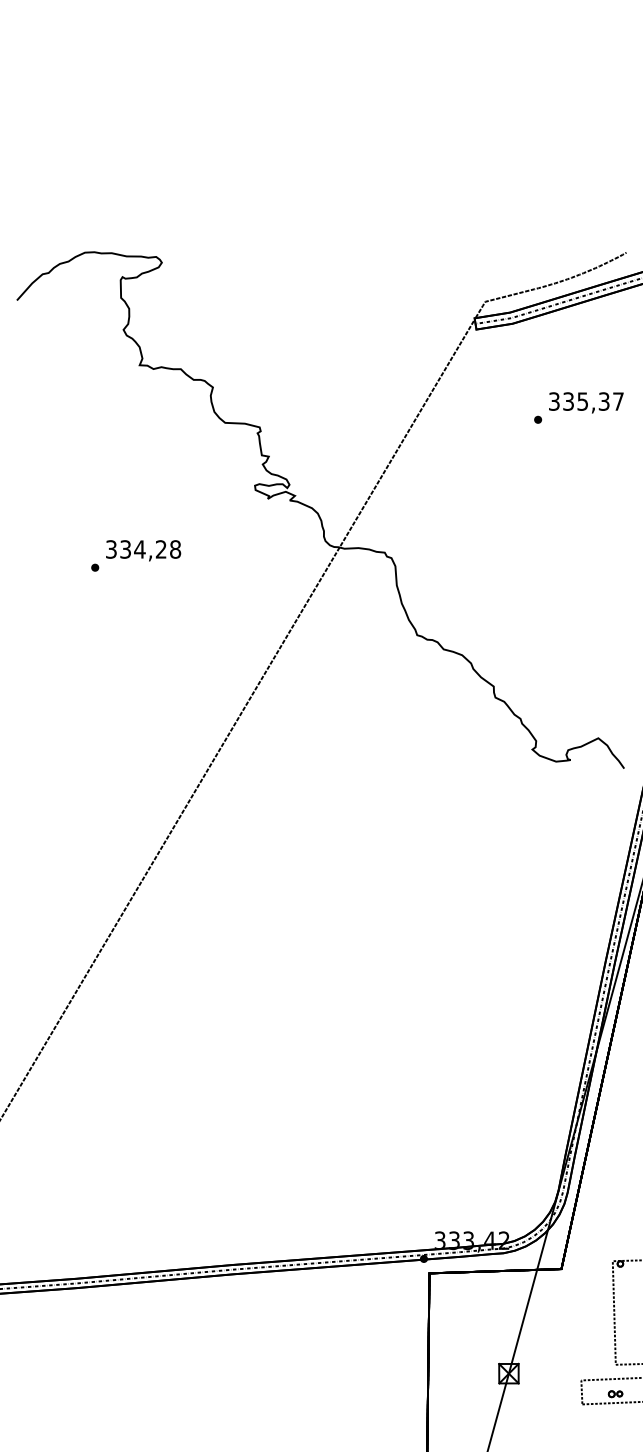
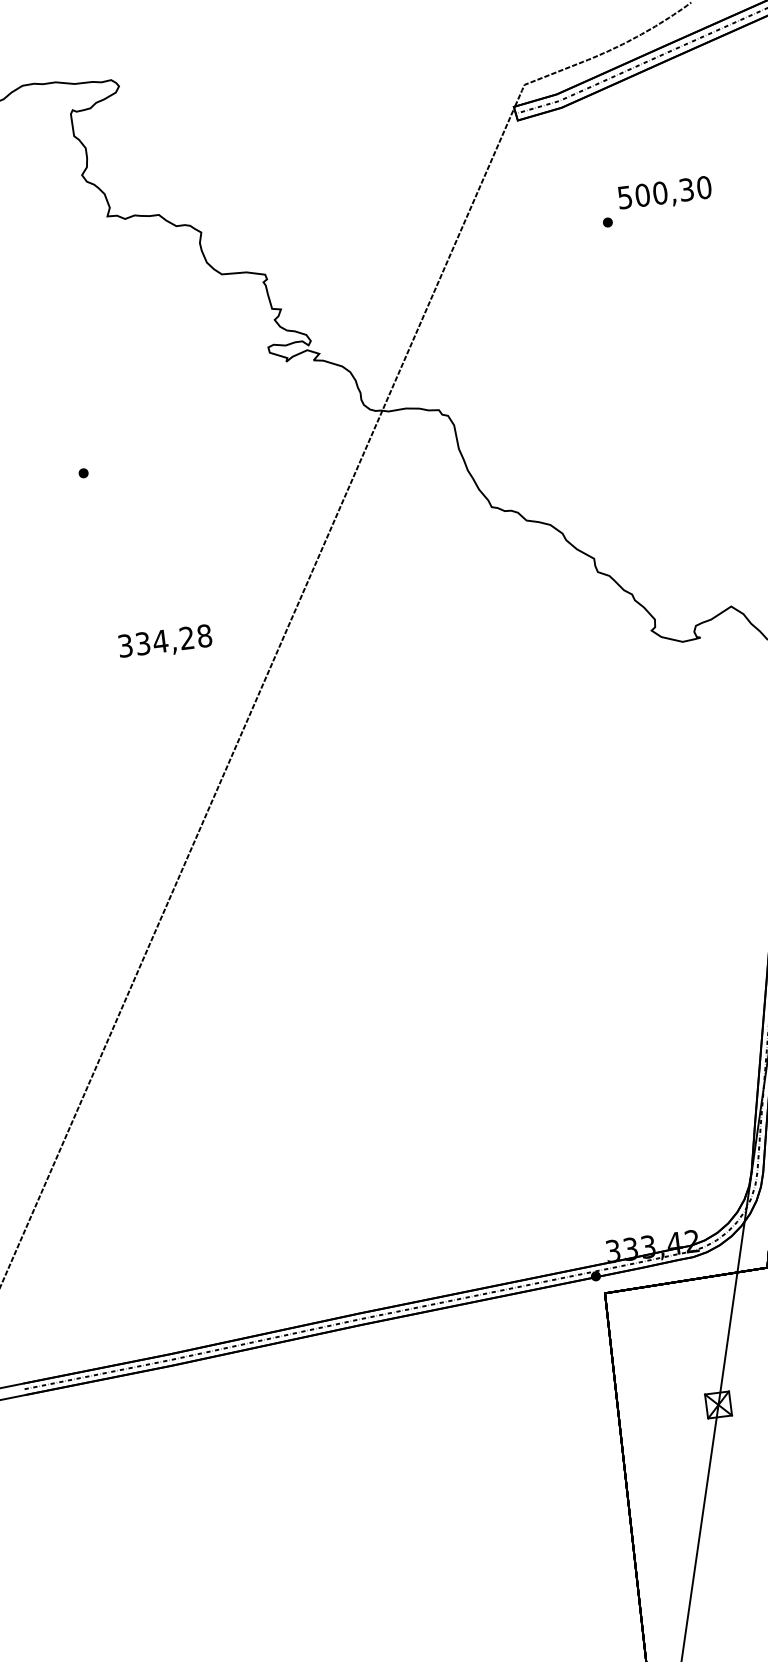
text: (586, 401) -> (664, 192), 335,37 -> 500,30
text: (143, 550) -> (165, 642), moved

